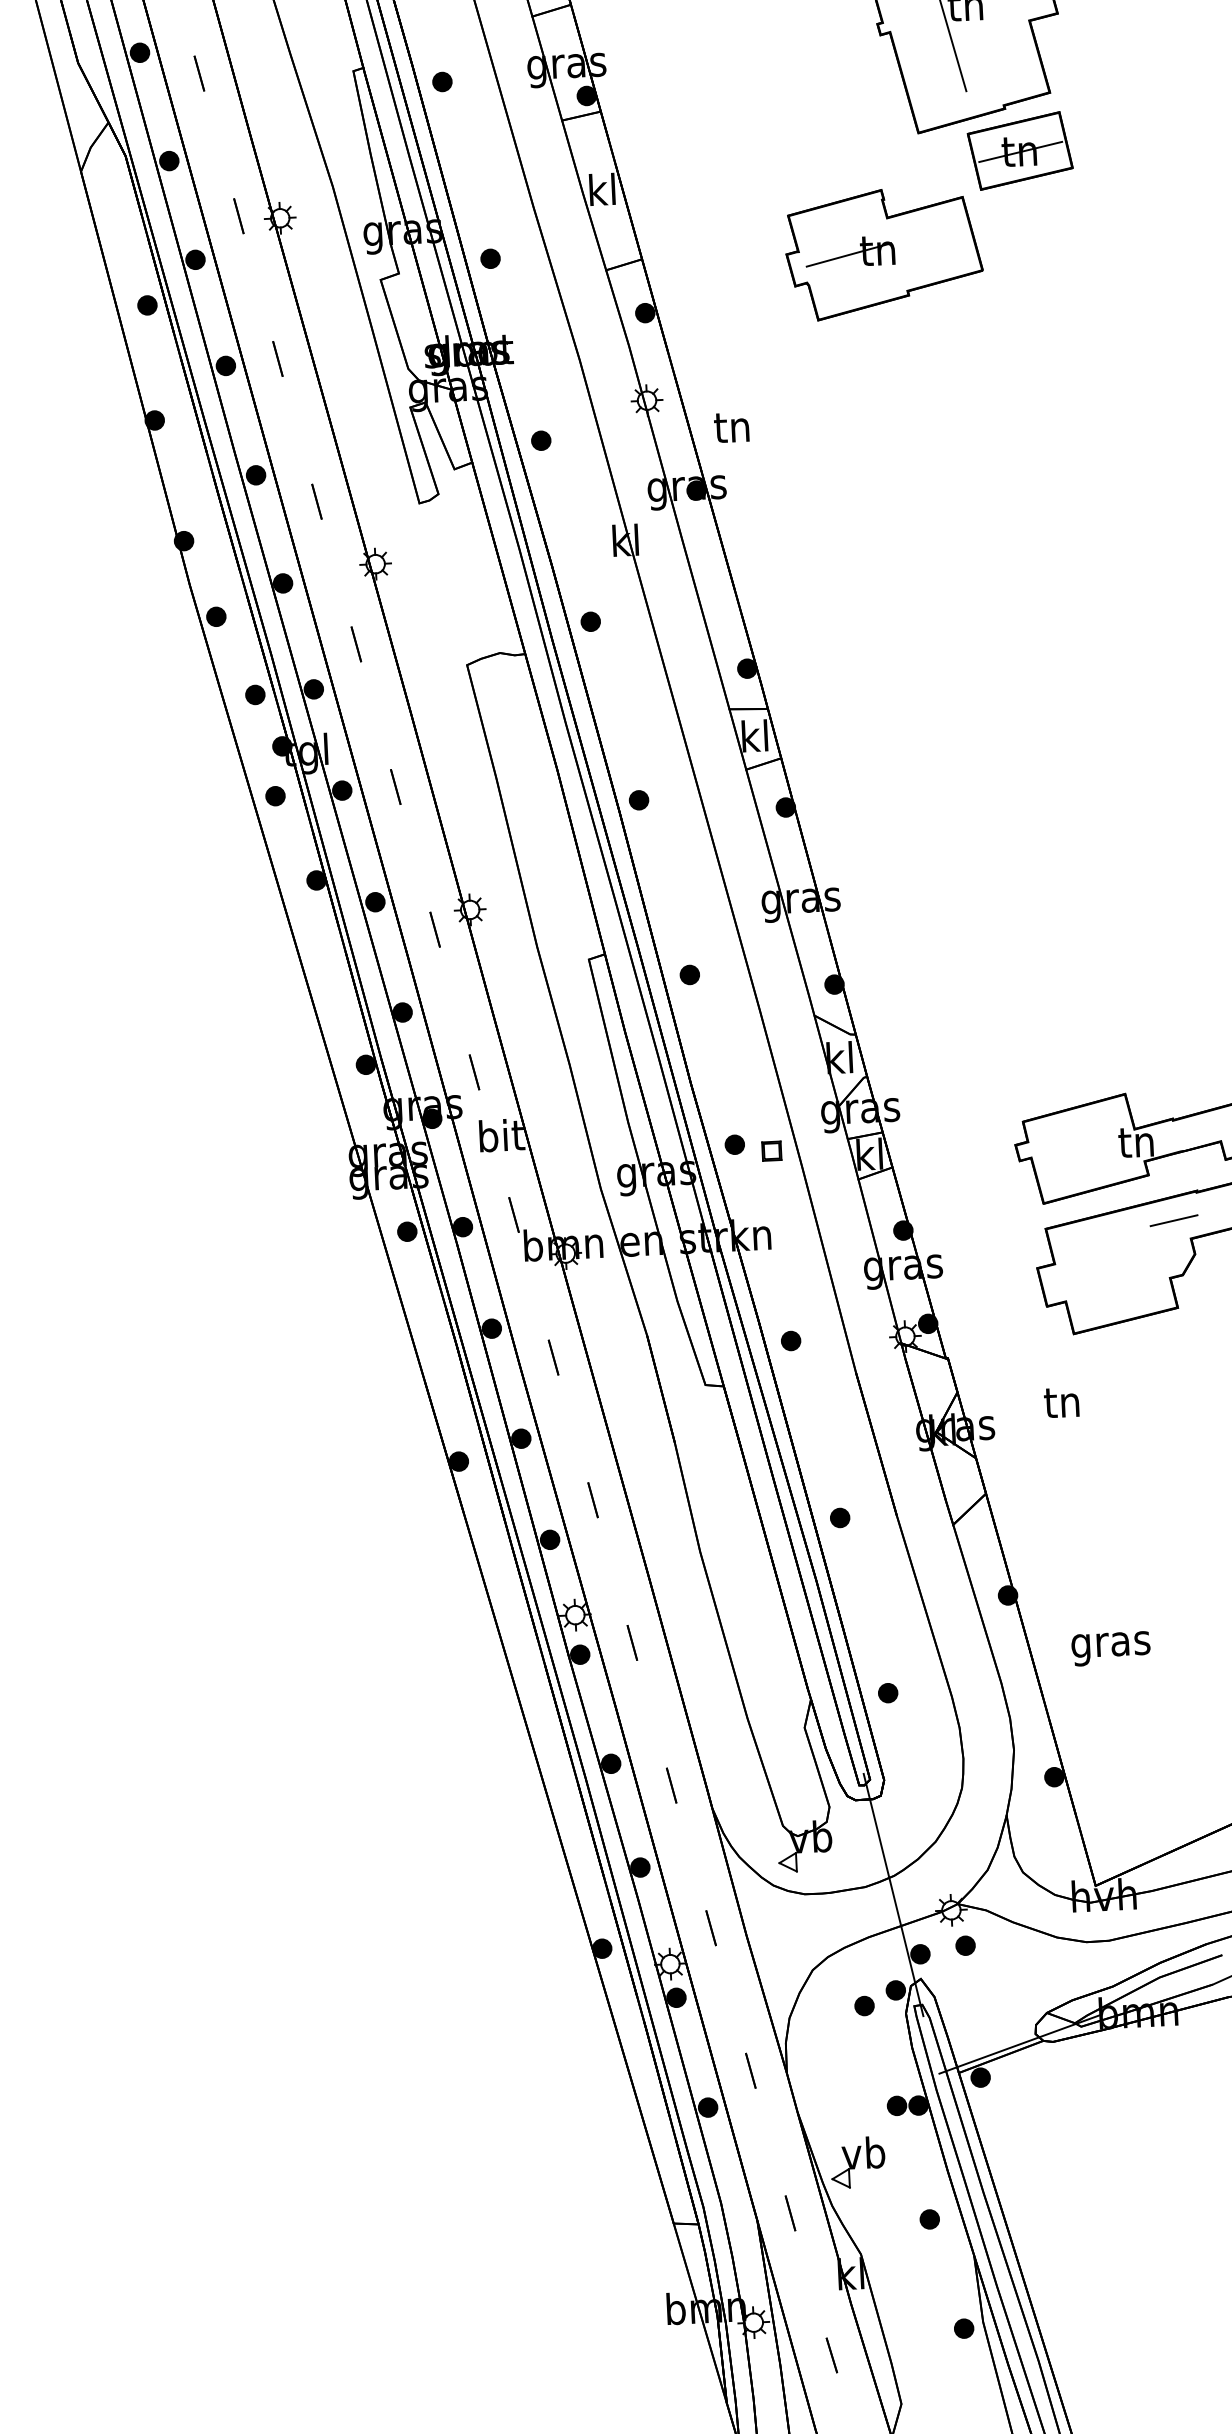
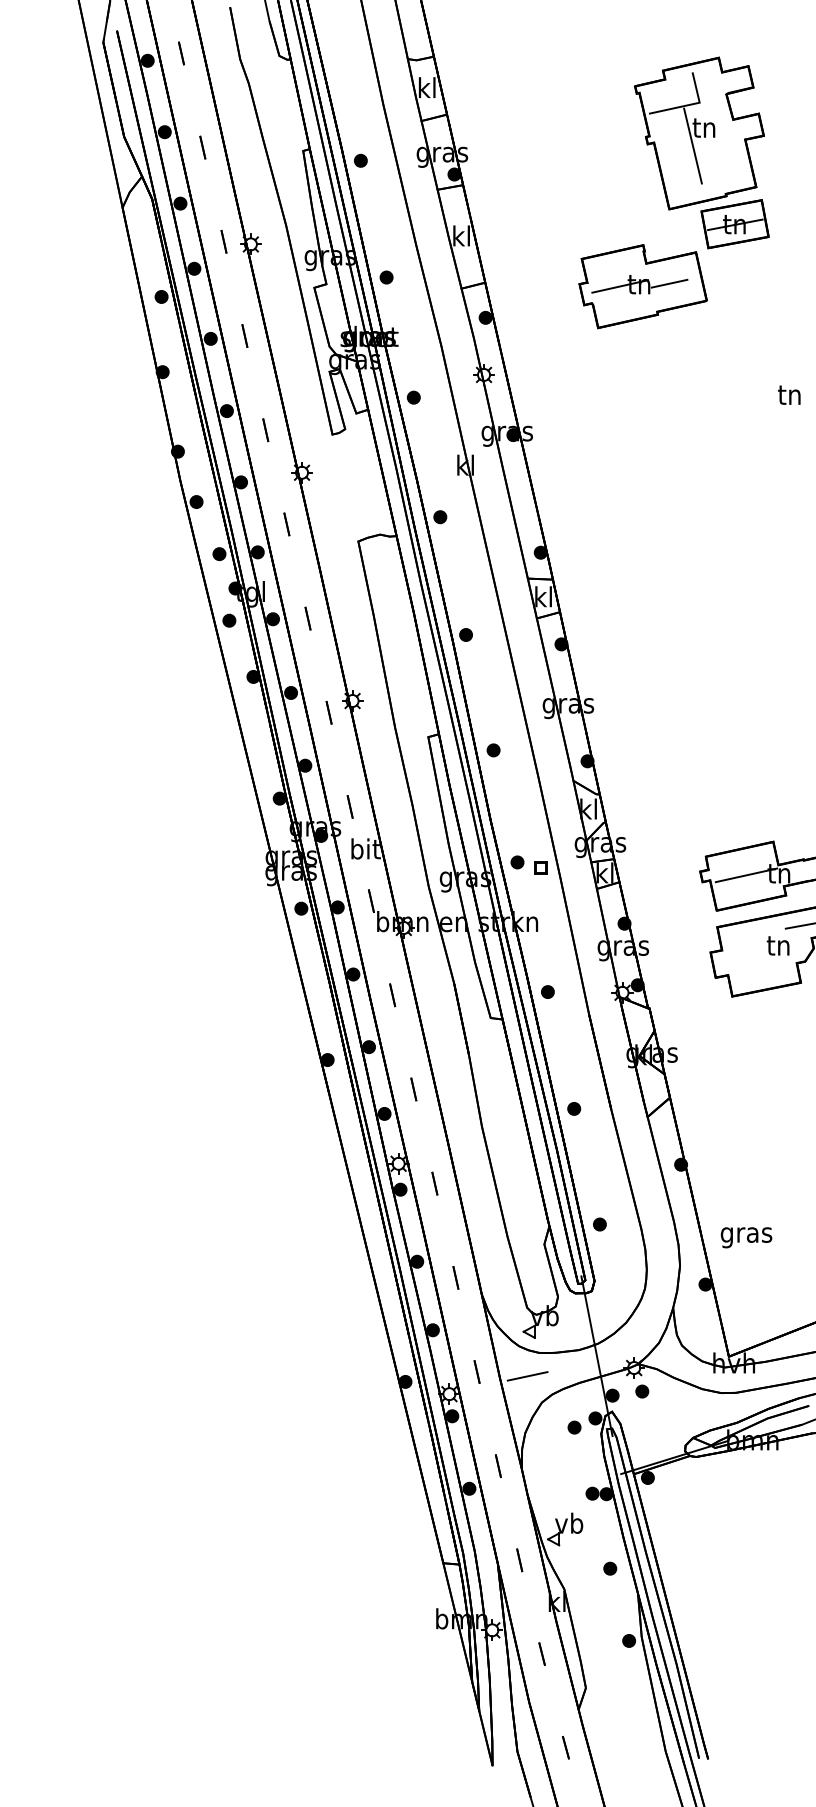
line: (924, 246) -> (669, 283), added
text: (731, 426) -> (789, 394), moved
line: (1086, 1147) -> (746, 875), added
text: (1060, 1402) -> (777, 945), moved
text: (1111, 1648) -> (746, 1237), moved
line: (788, 1931) -> (527, 1376), added

